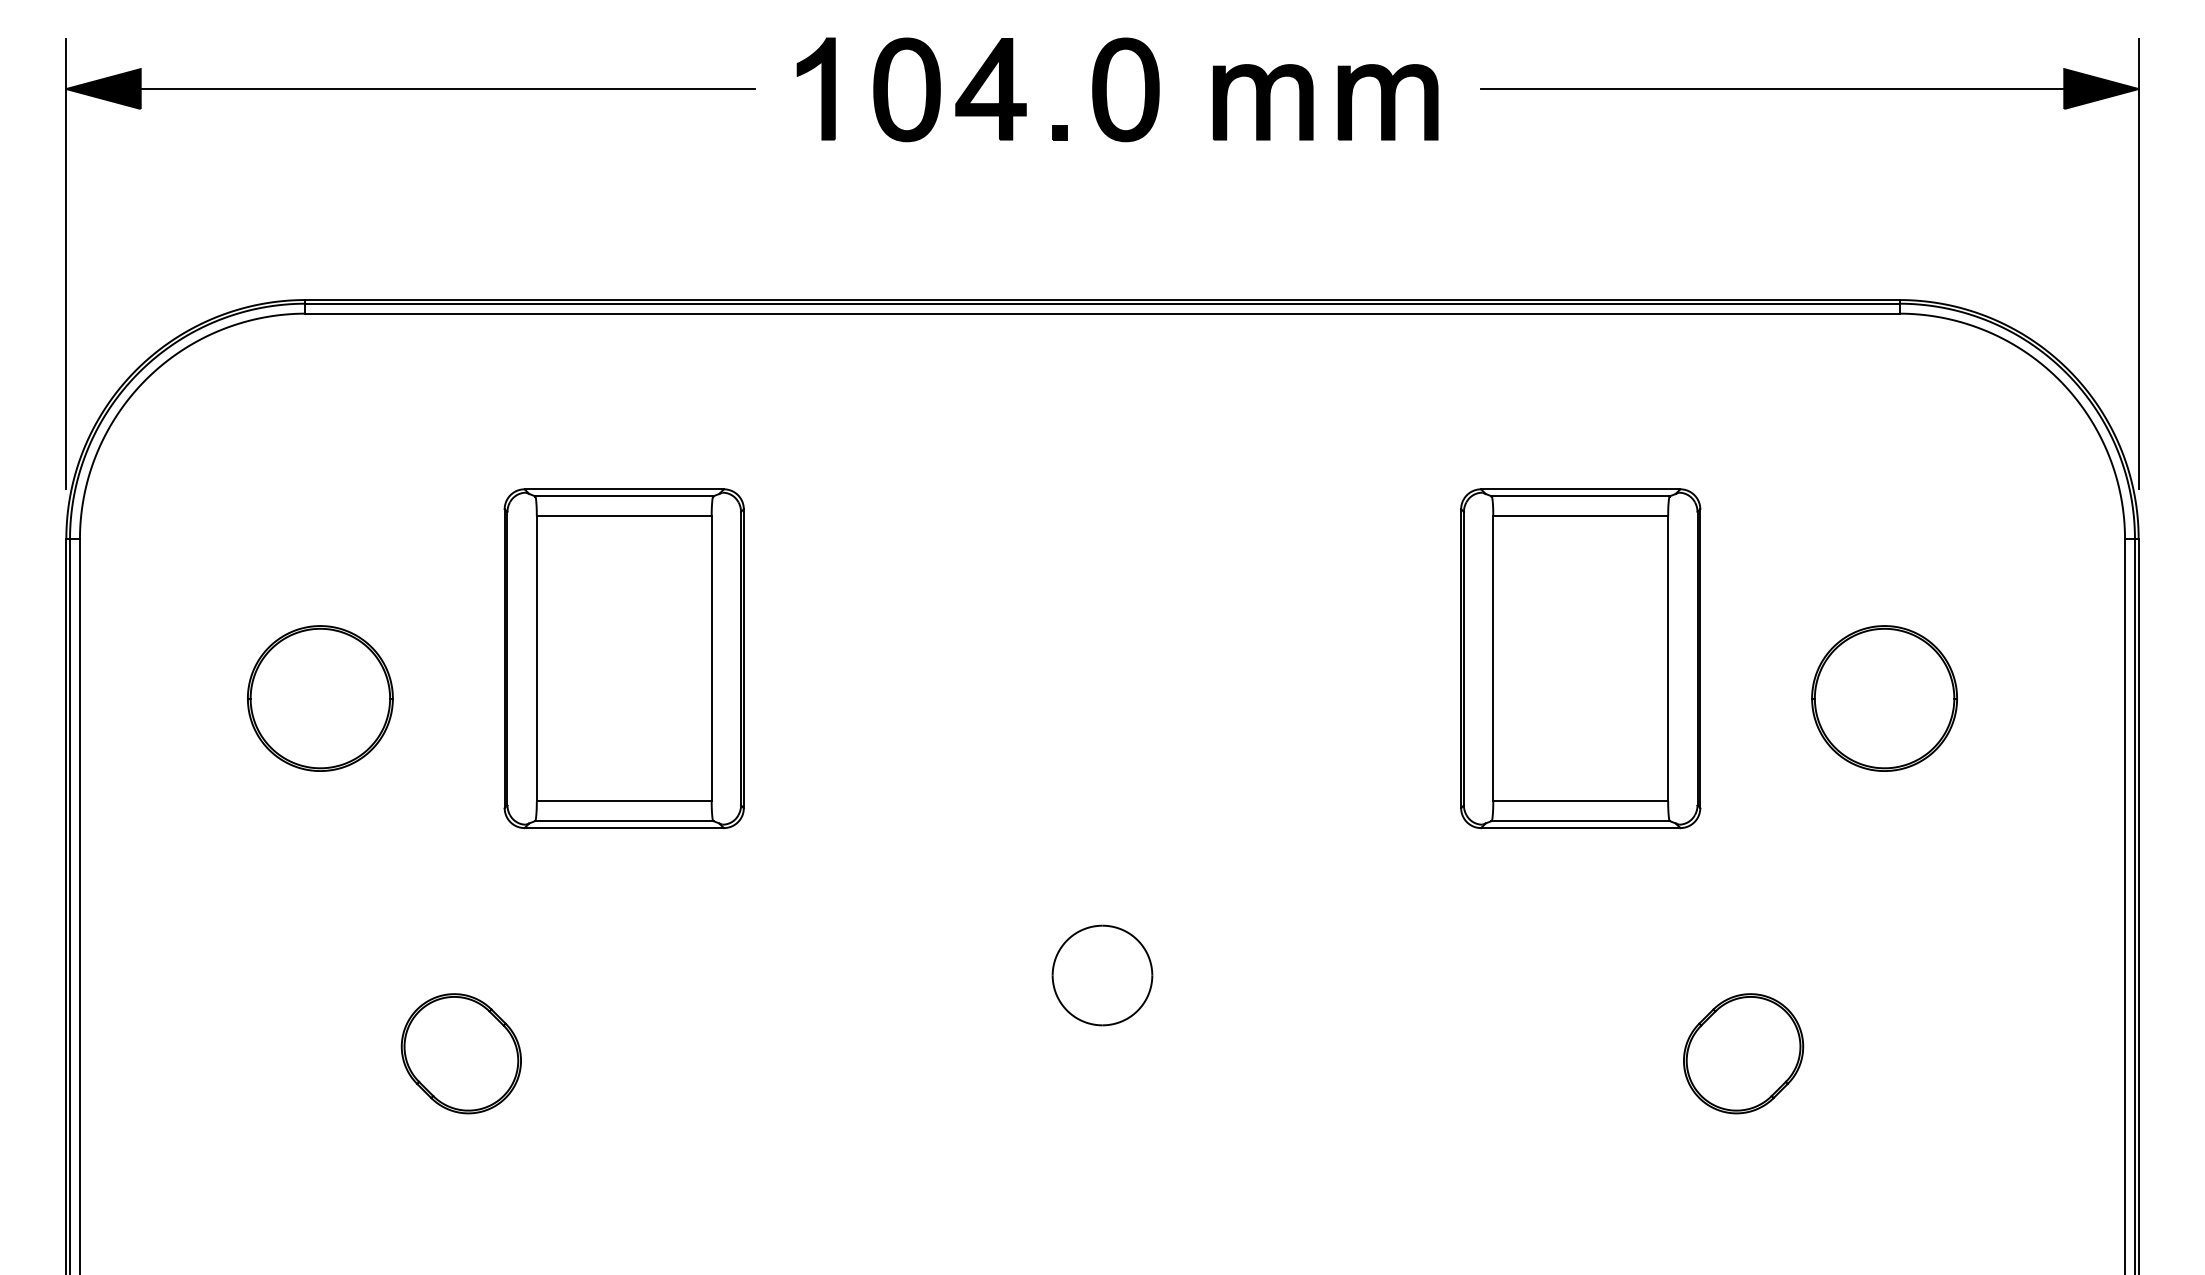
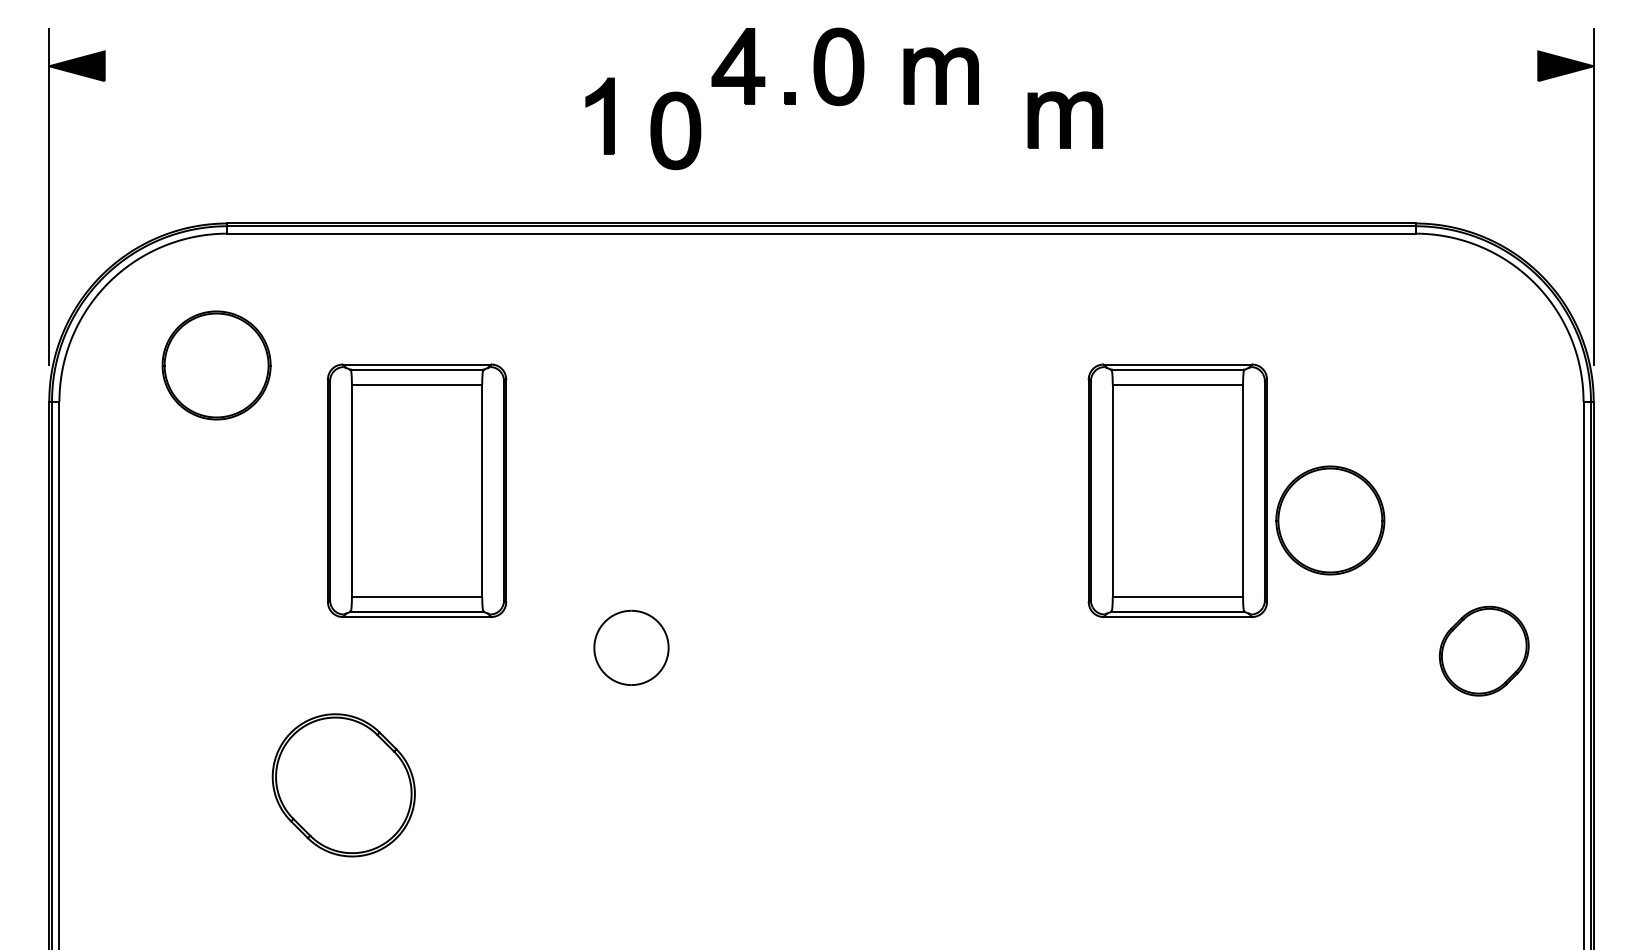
part: (815, 88) -> (599, 115), moved
line: (410, 89) -> (305, 66), removed
part: (906, 89) -> (675, 130), moved
line: (1809, 89) -> (1348, 66), removed
part: (1388, 101) -> (1065, 119), moved
part: (623, 658) -> (416, 490), moved
part: (320, 698) -> (216, 365), moved
part: (1884, 698) -> (1330, 520), moved
part: (1102, 974) -> (631, 647), moved
part: (461, 1052) -> (343, 784), size x1.6
part: (1743, 1052) -> (1484, 650), moved

